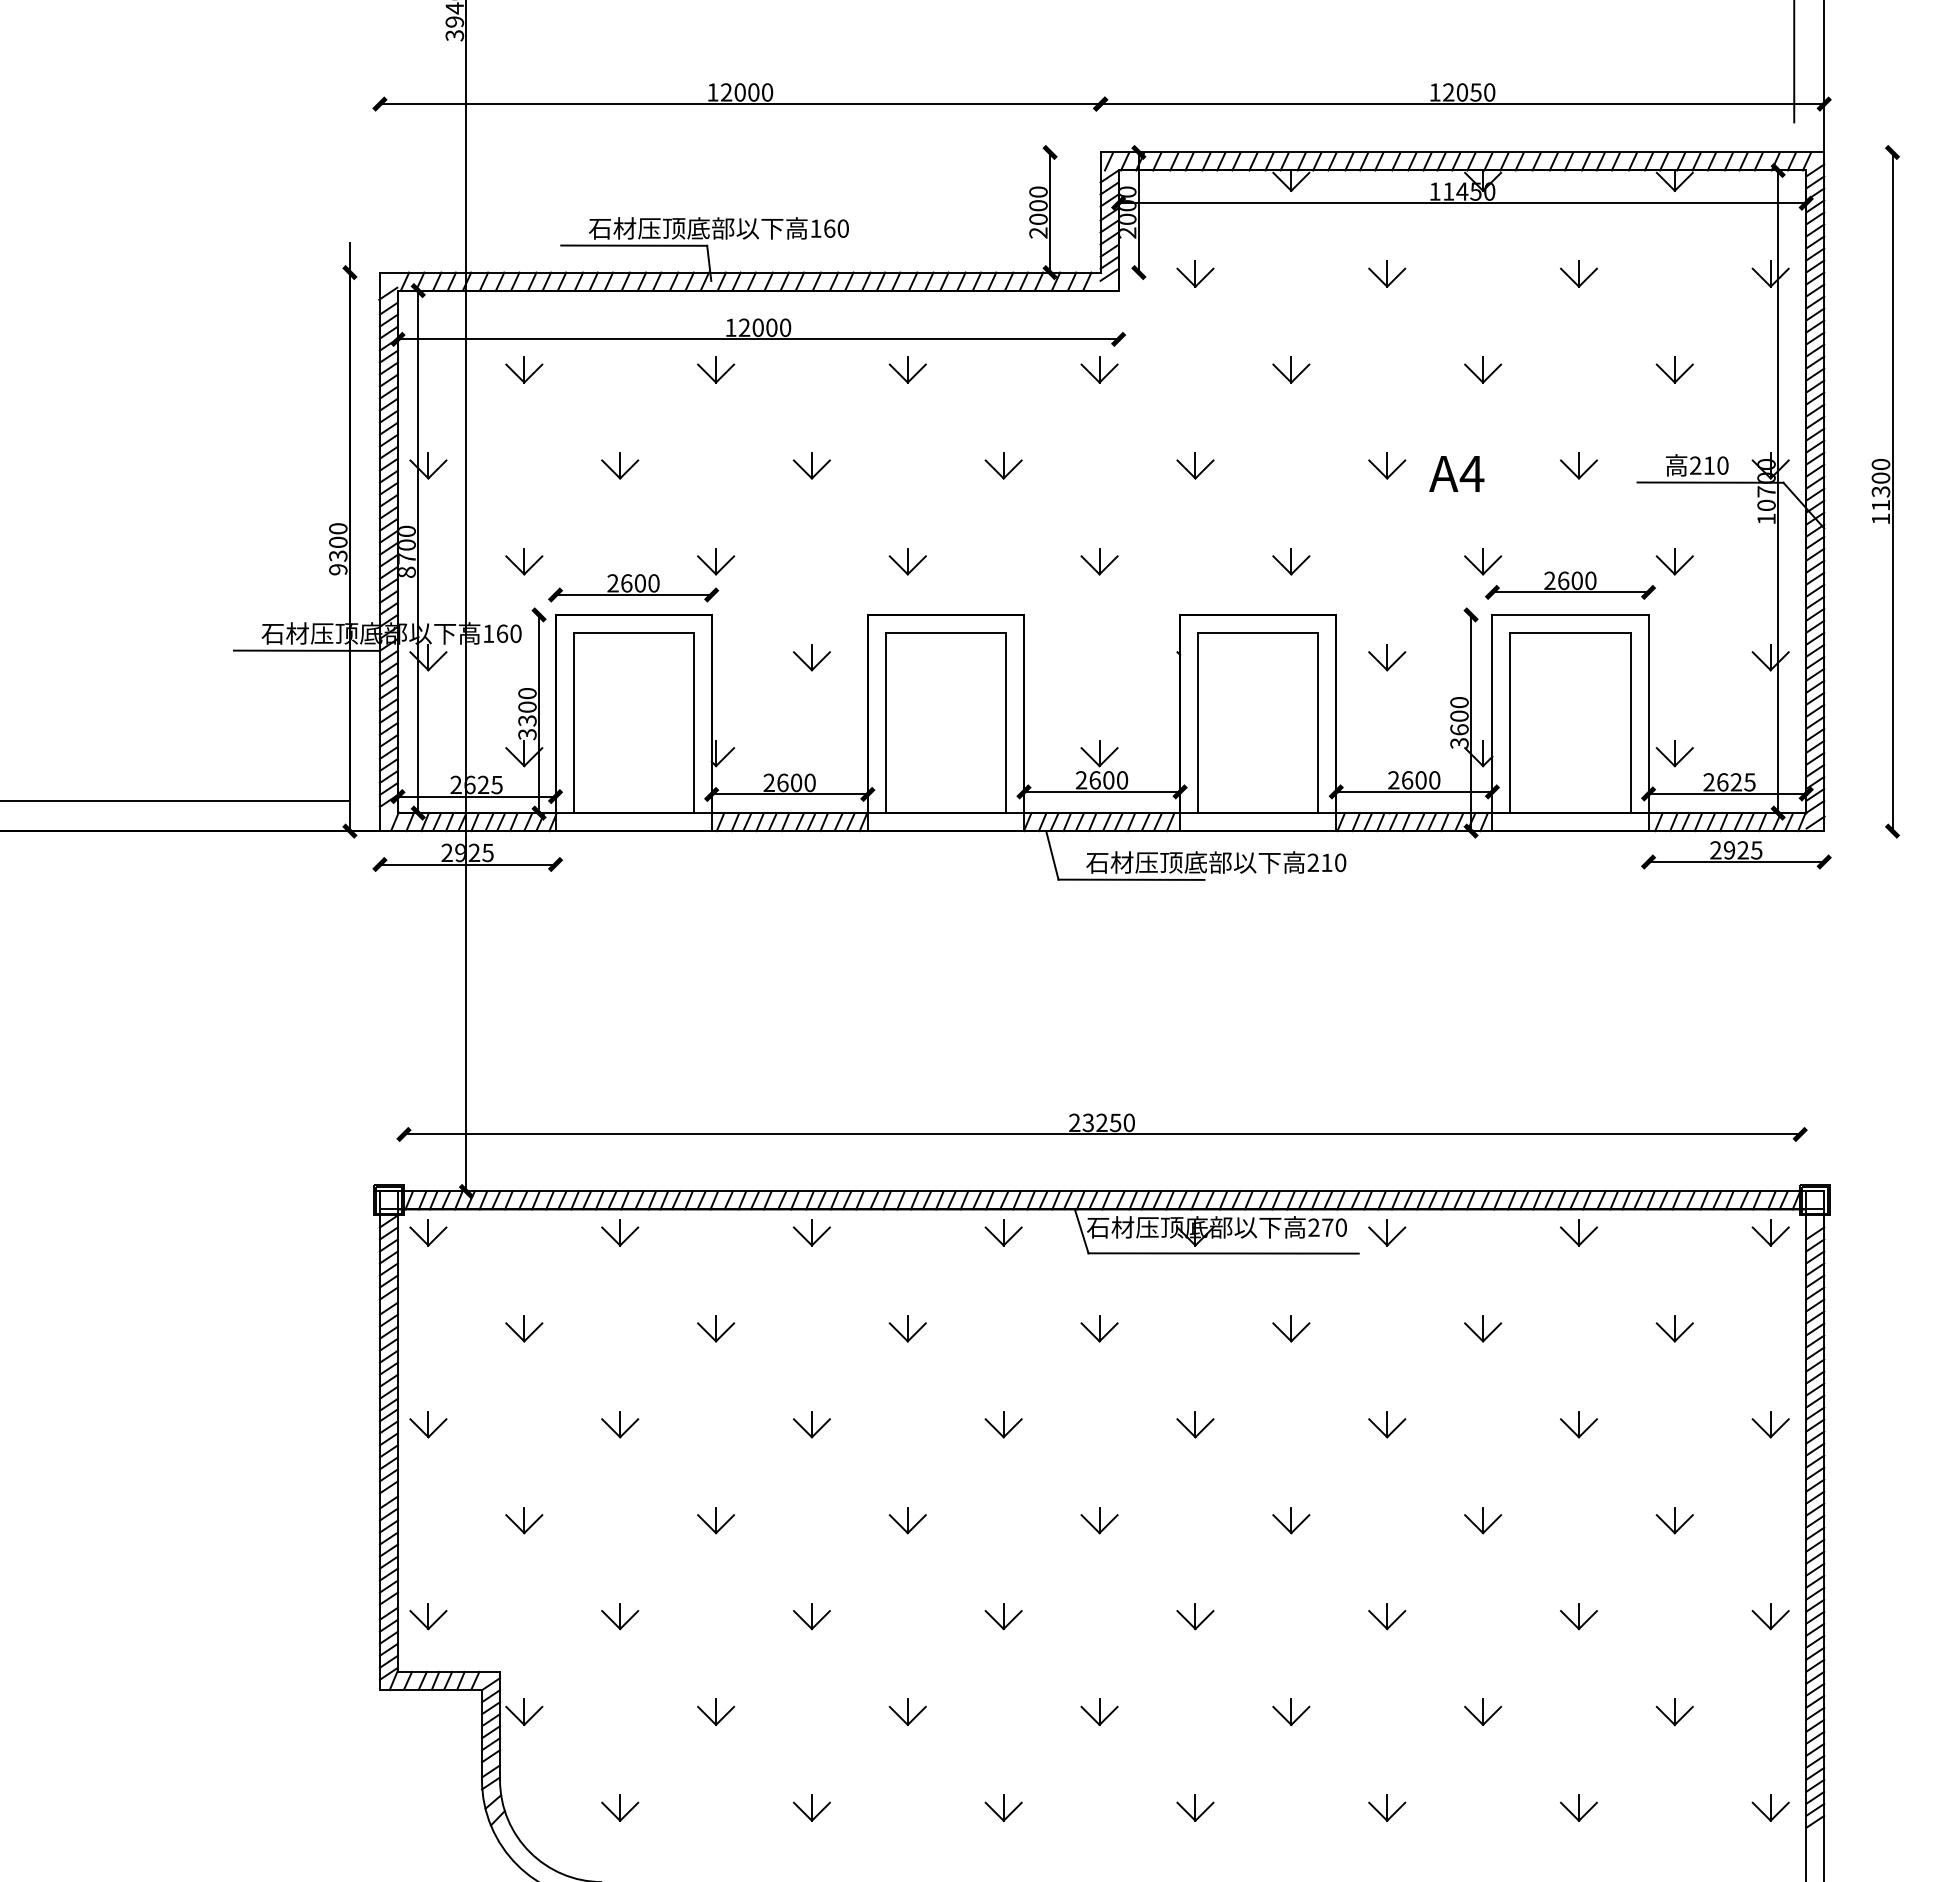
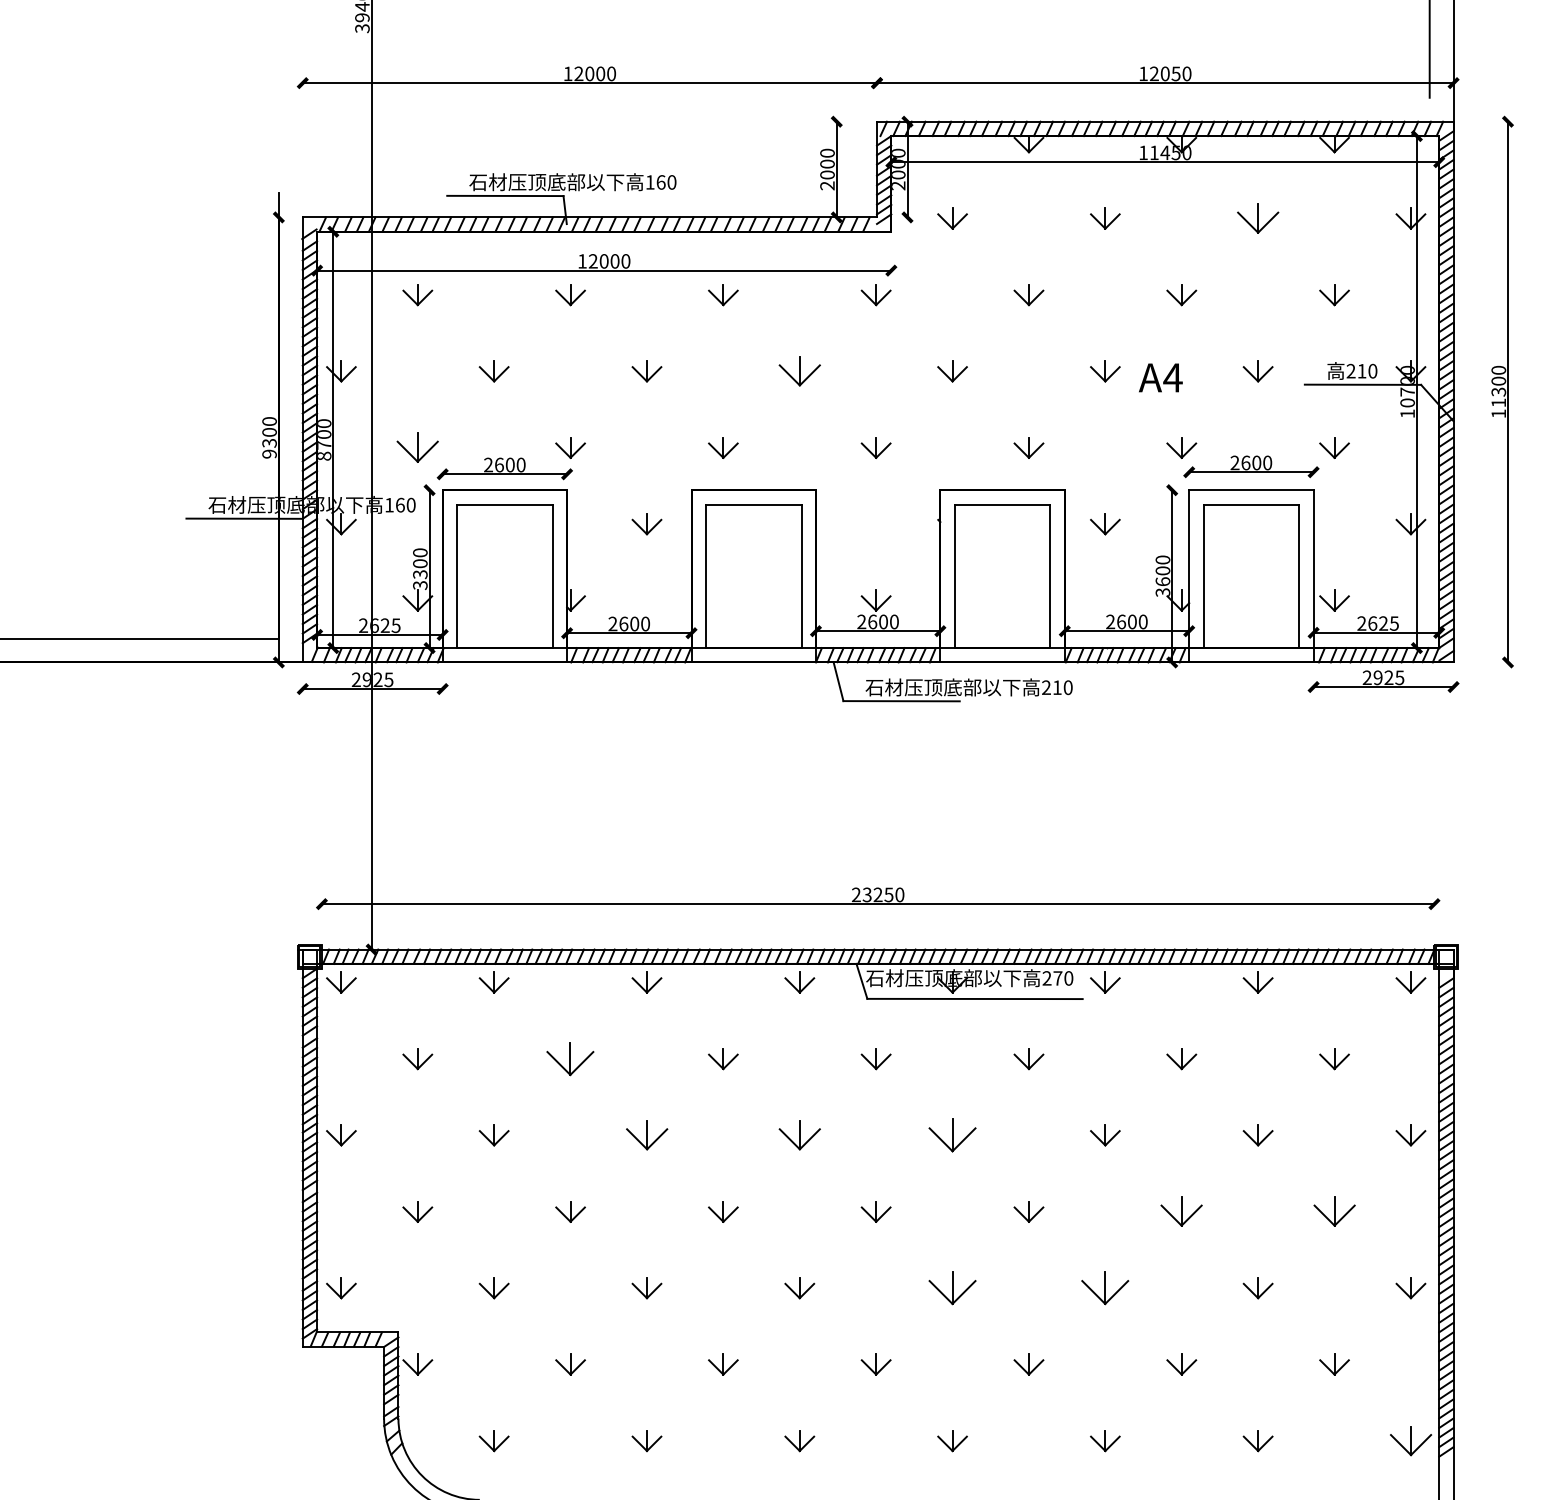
part: (1578, 273) -> (1257, 218), size x1.4
part: (1003, 465) -> (799, 371), size x1.4
part: (524, 561) -> (417, 447), size x1.4
part: (716, 1328) -> (570, 1058), size x1.6
part: (811, 1424) -> (646, 1135), size x1.4
part: (1003, 1424) -> (799, 1135), size x1.4
part: (1195, 1424) -> (952, 1135), size x1.6
part: (1483, 1520) -> (1182, 1211), size x1.4
part: (1674, 1520) -> (1334, 1211), size x1.4
part: (1195, 1616) -> (952, 1288), size x1.6
part: (1387, 1616) -> (1105, 1288), size x1.6
part: (1770, 1807) -> (1410, 1440), size x1.4

